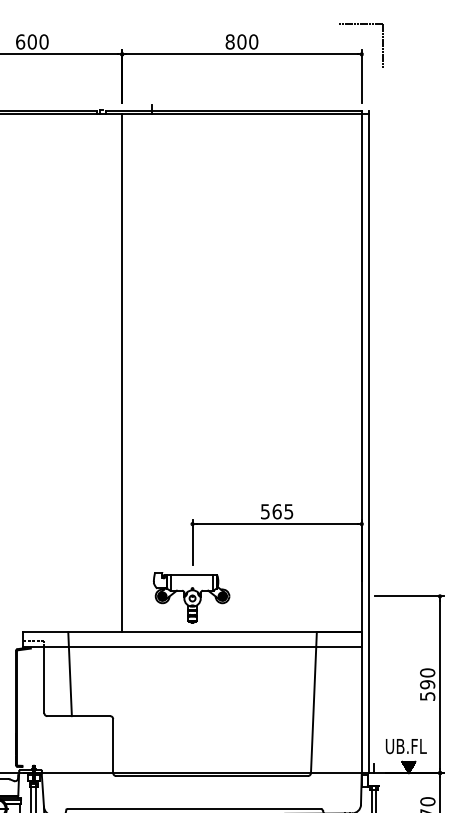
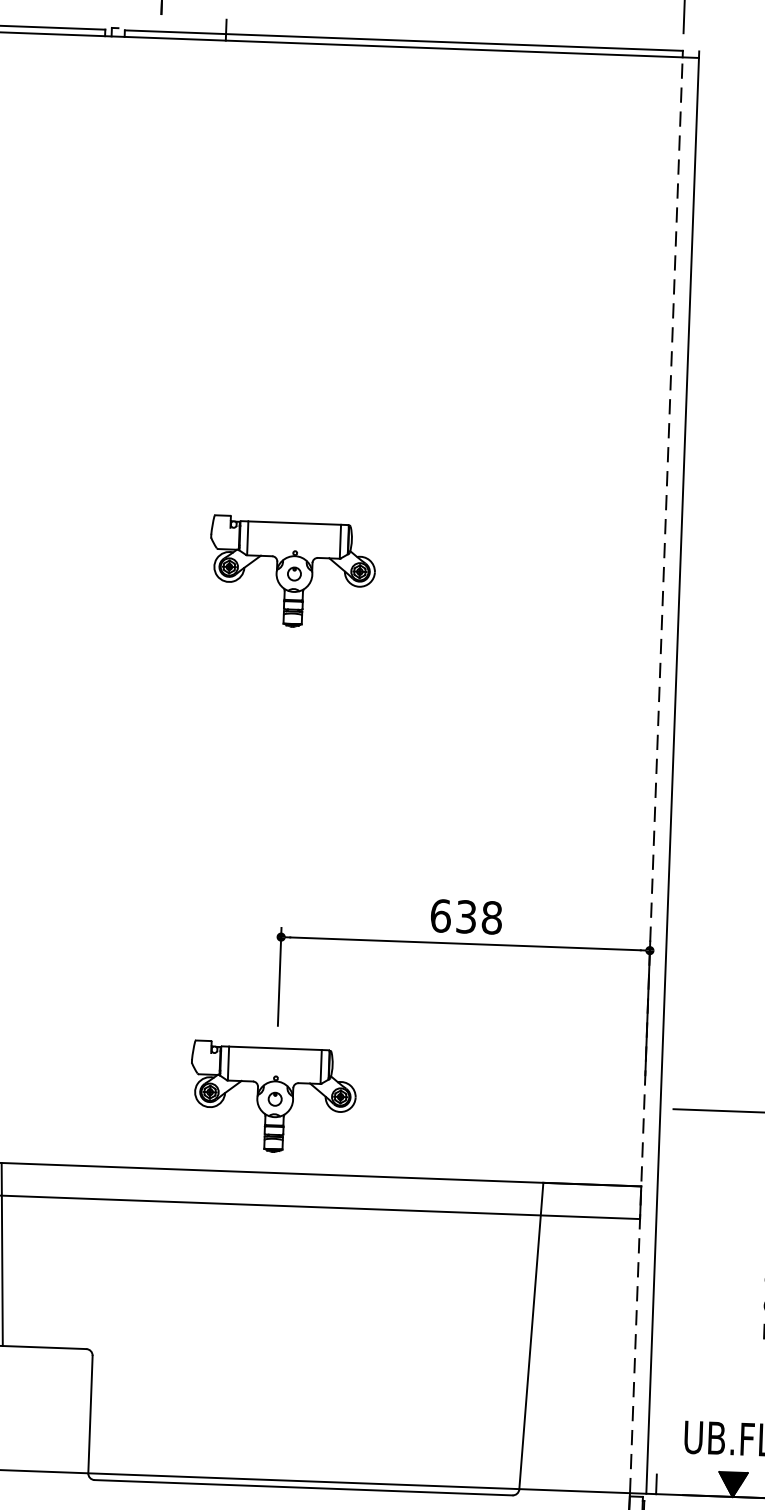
part: (191, 356) -> (292, 571), added
line: (122, 373) -> (140, 603), removed
line: (361, 443) -> (655, 774), solid -> dashed
text: (276, 511) -> (465, 916), 565 -> 638

